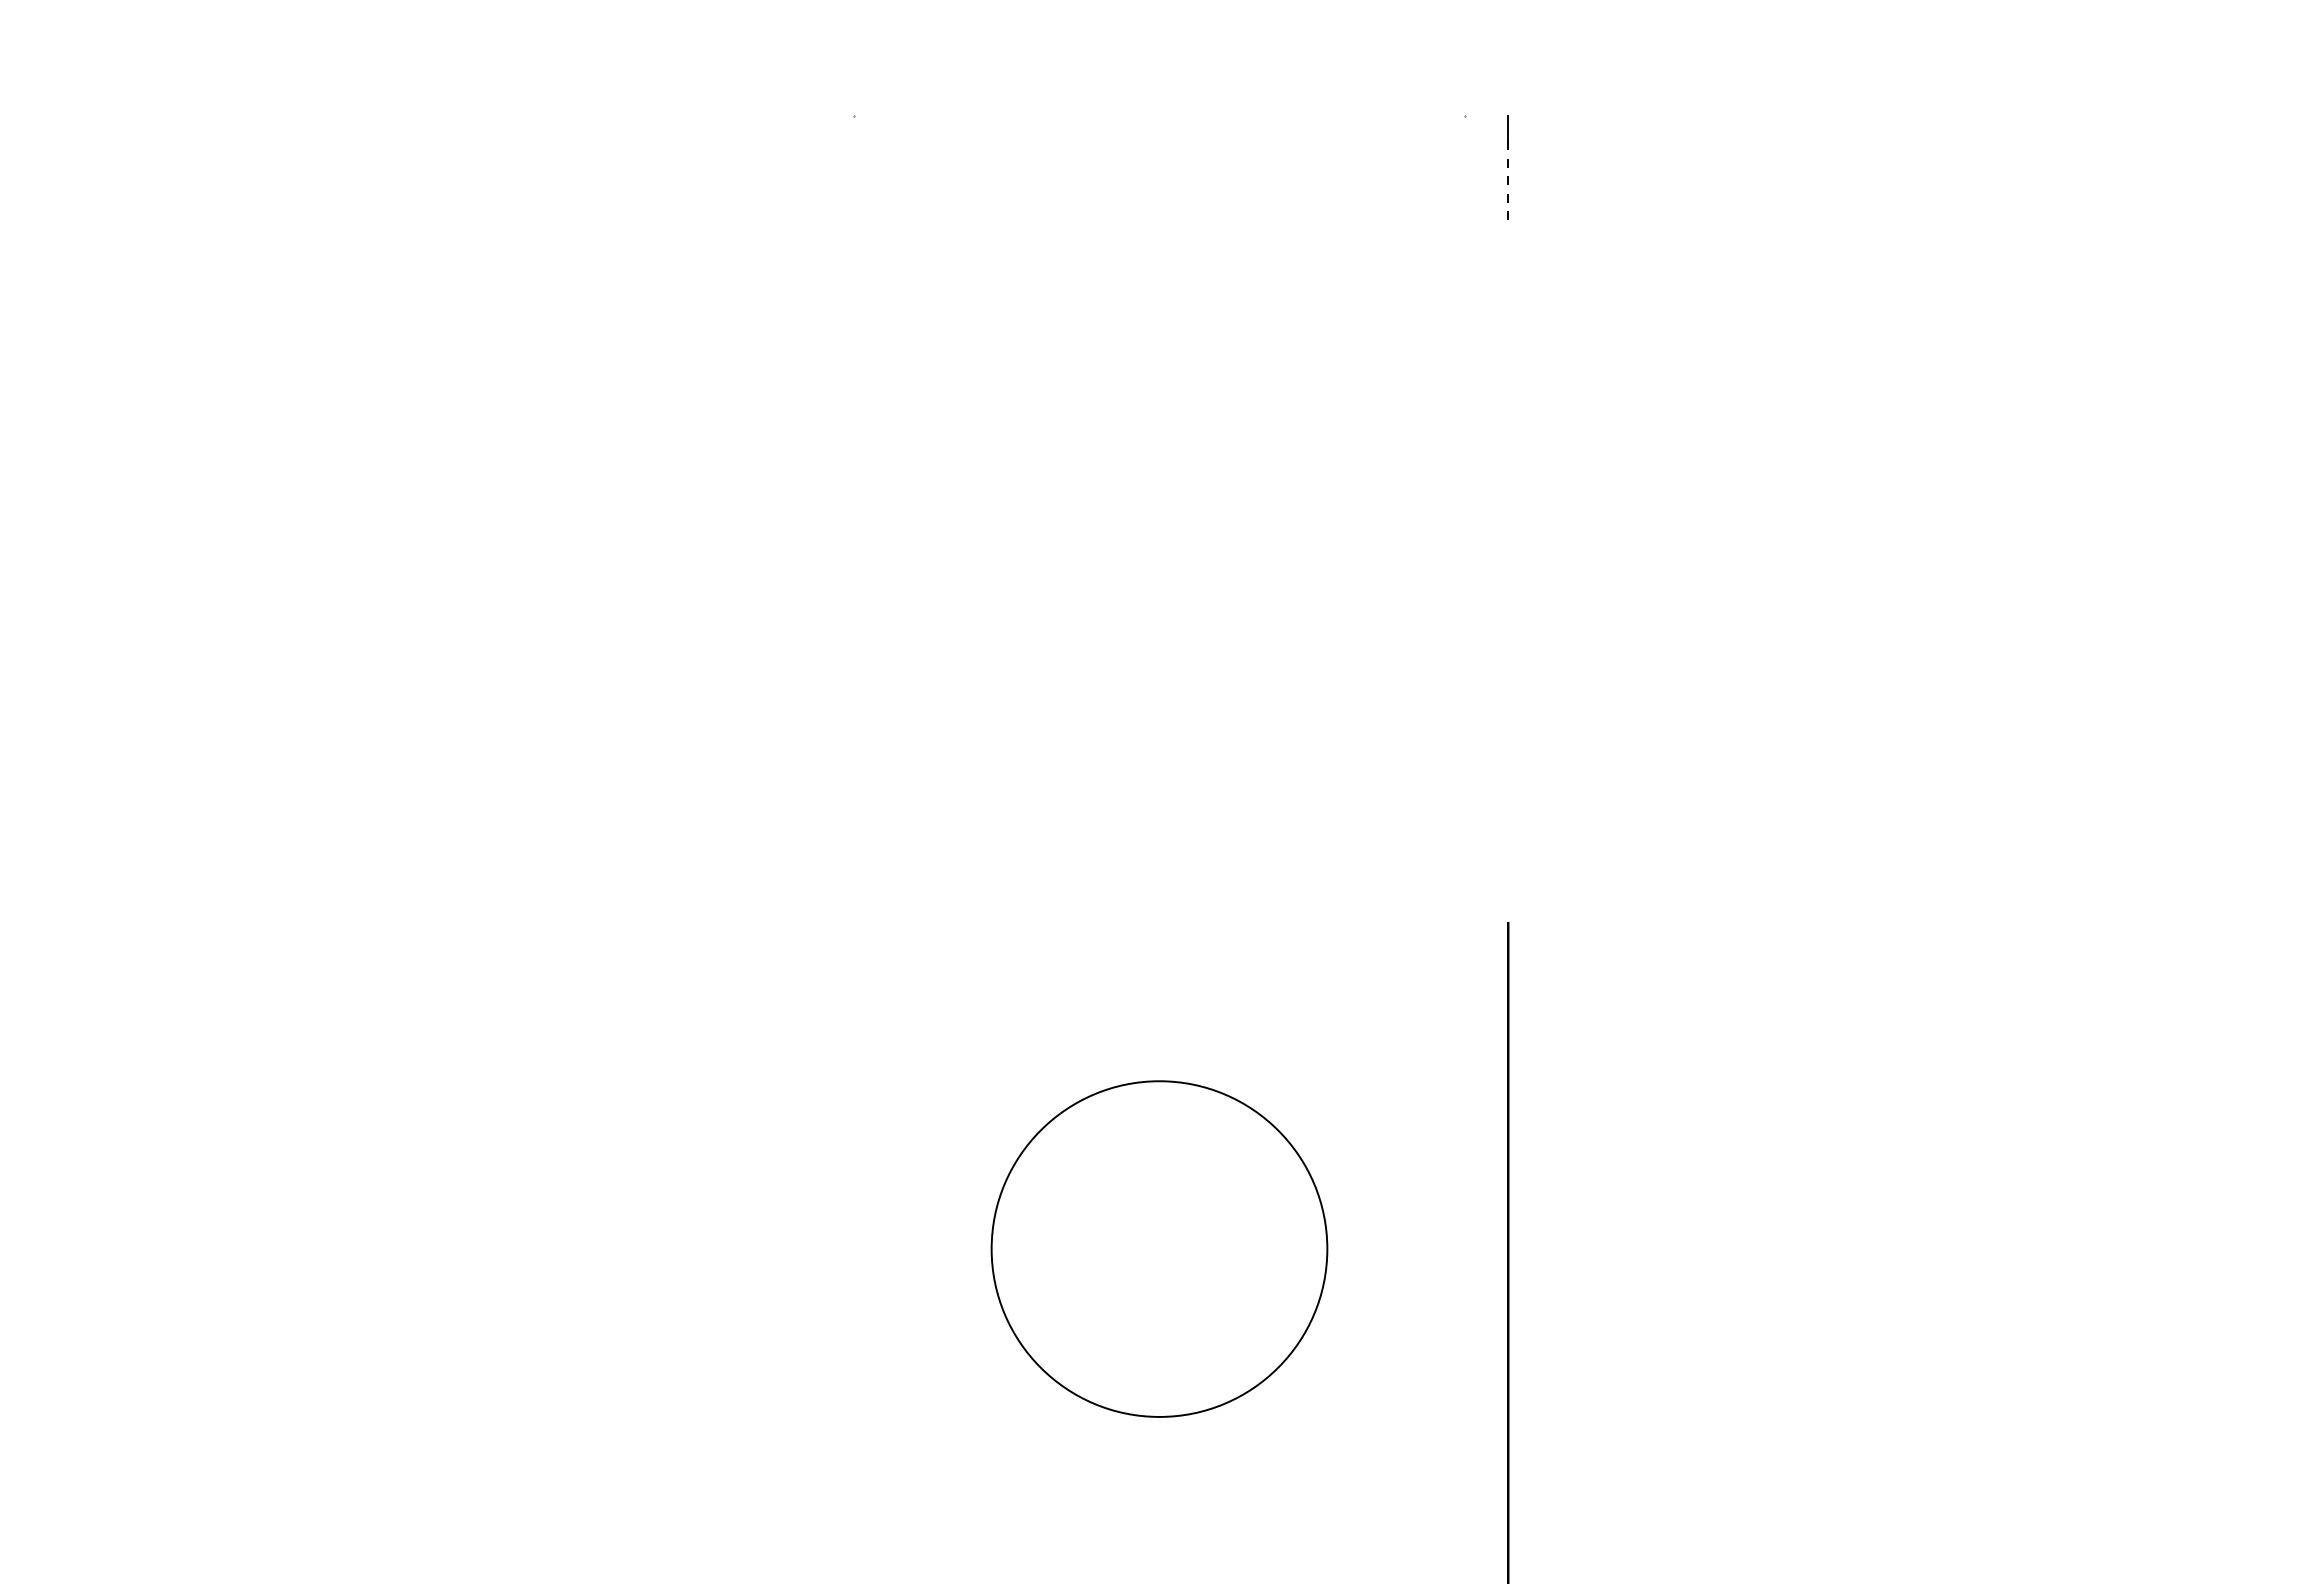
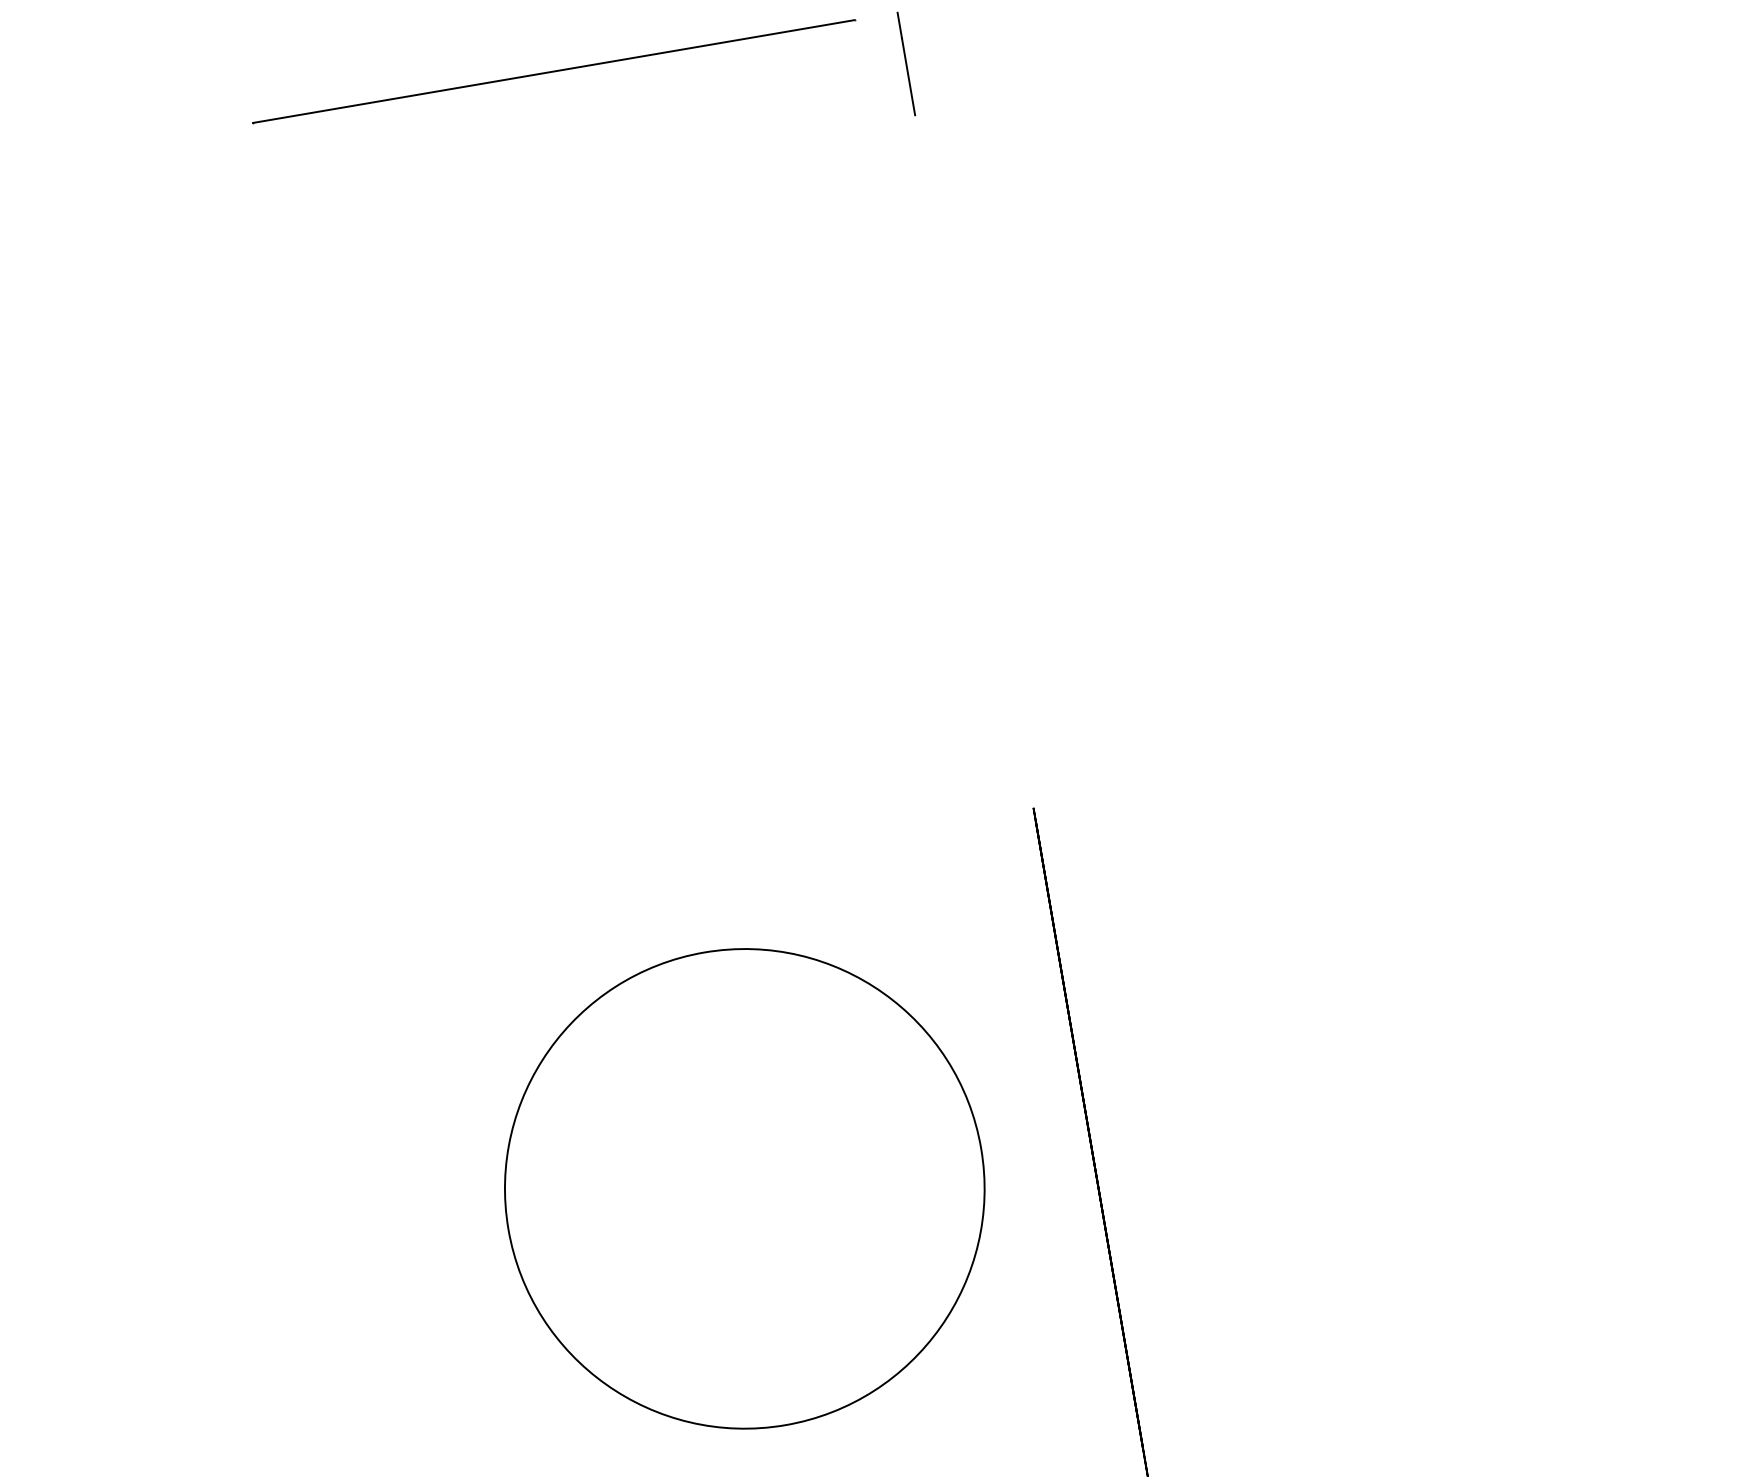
line: (1159, 115) -> (553, 71), added
line: (1508, 180) -> (908, 76), dashed -> solid
circle: (1159, 1248) -> (744, 1188), size x1.43

